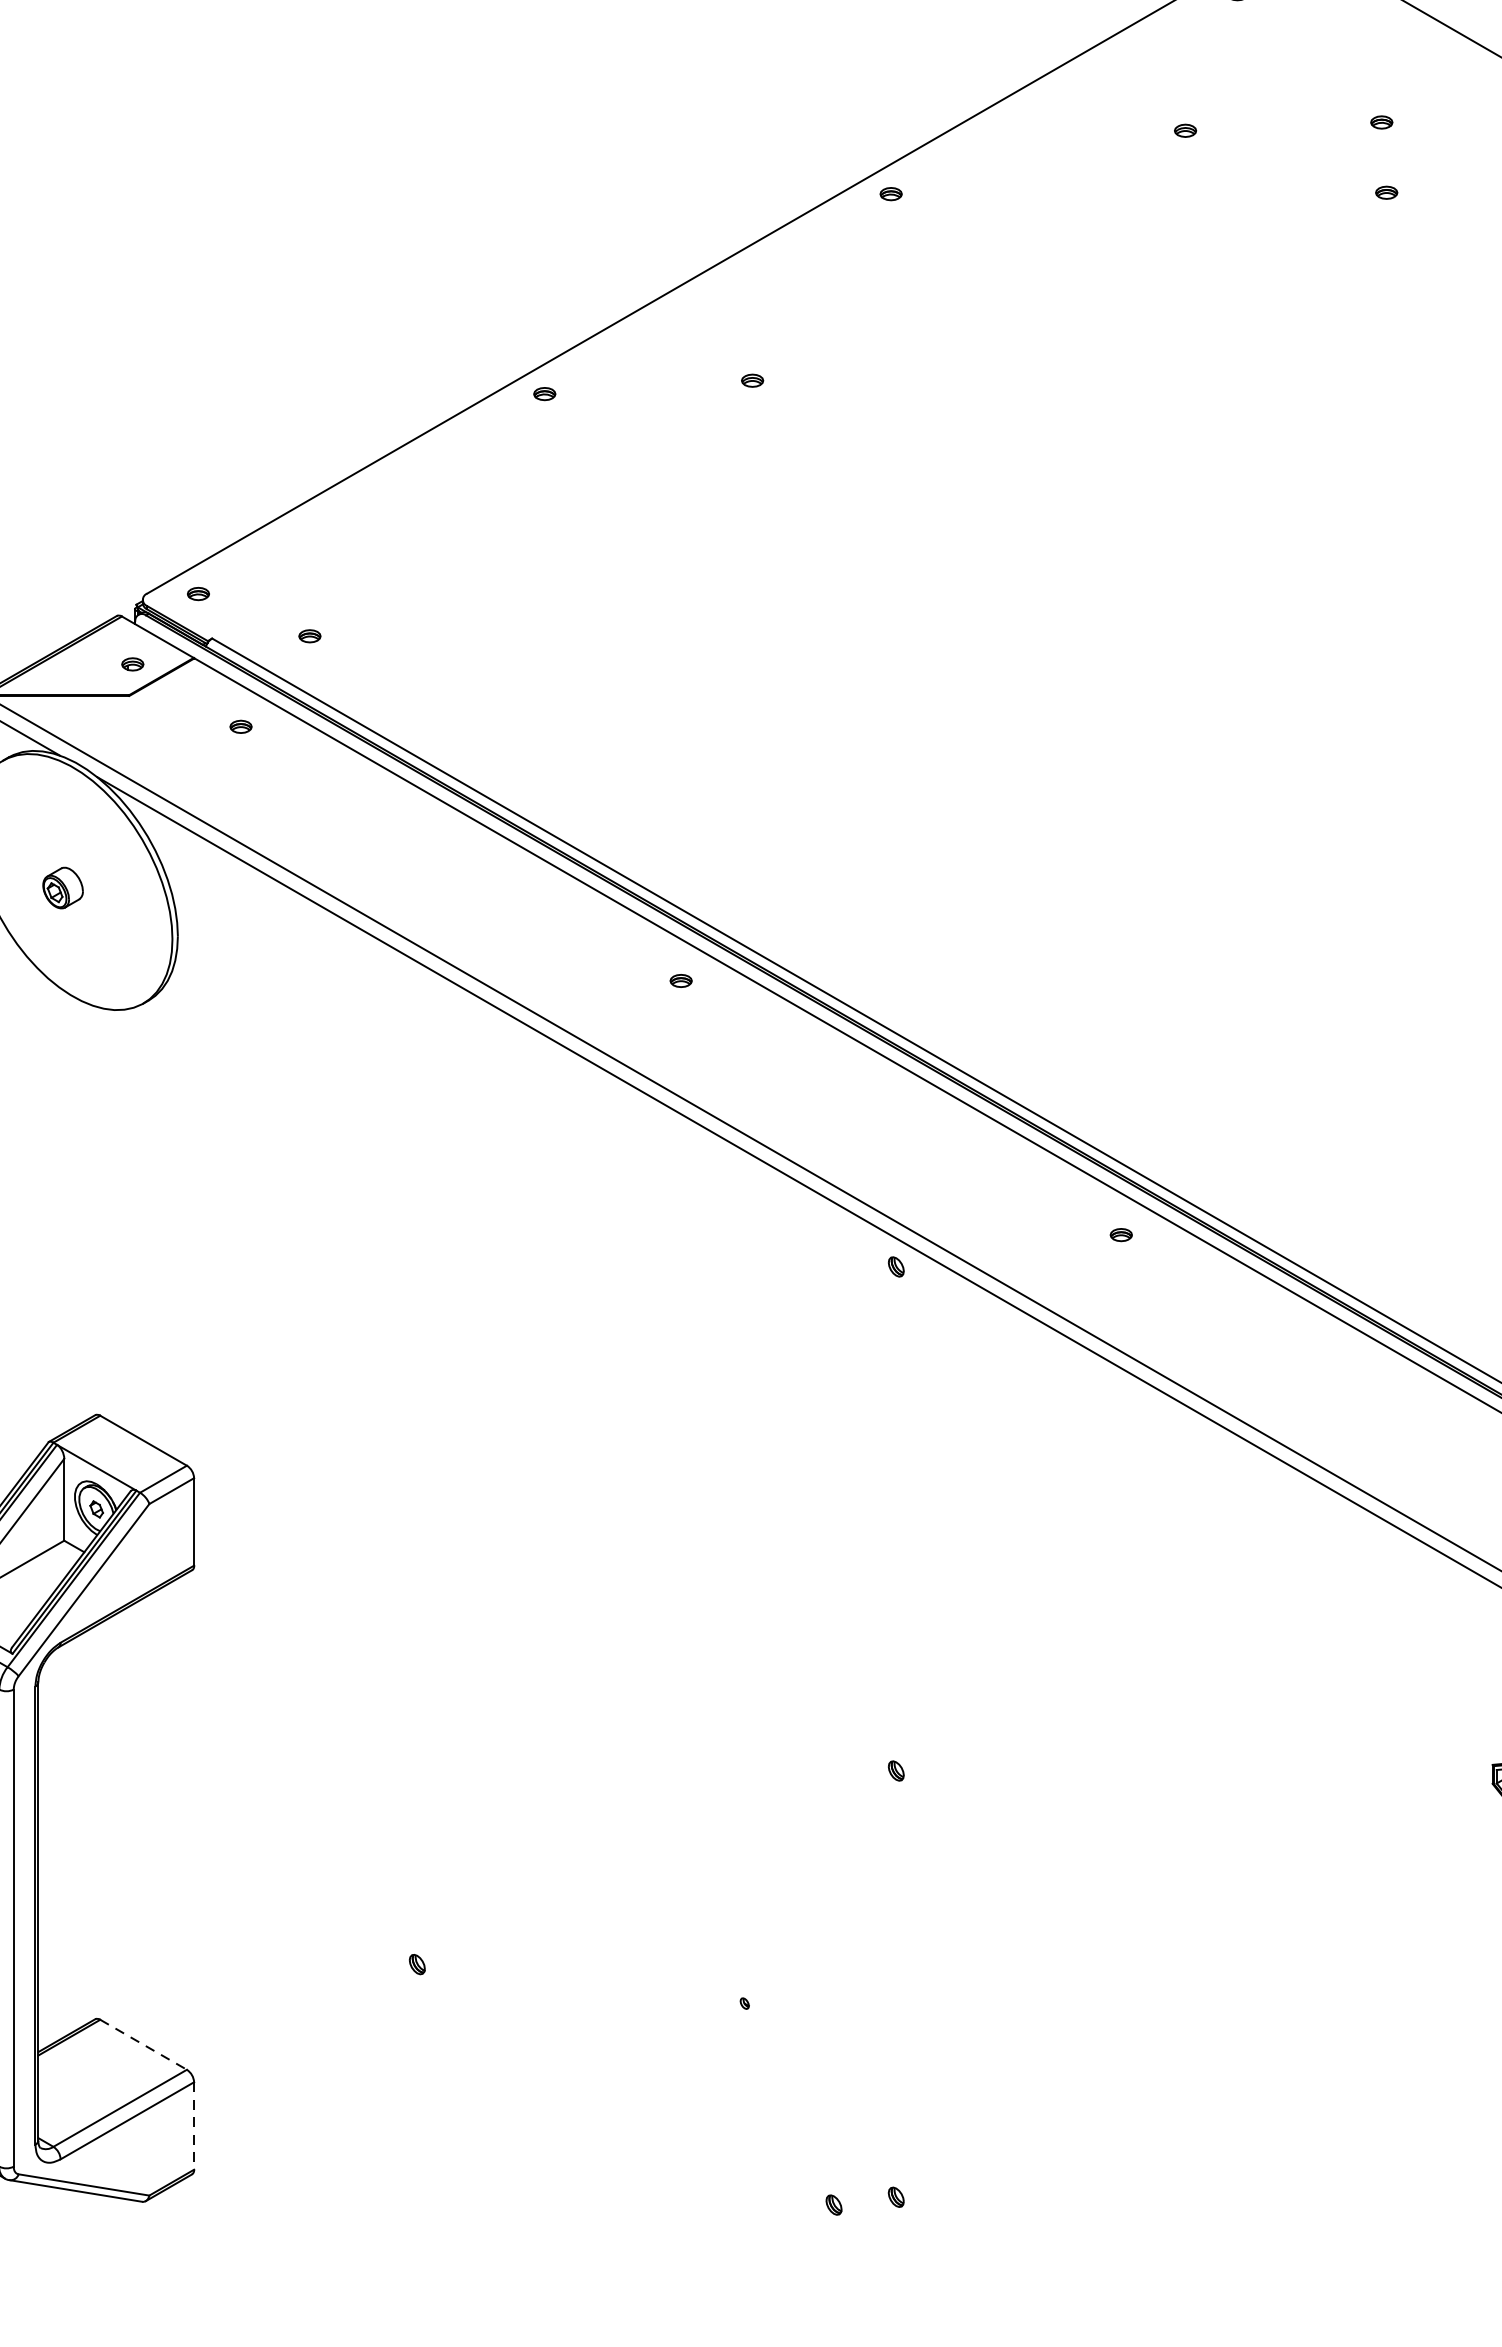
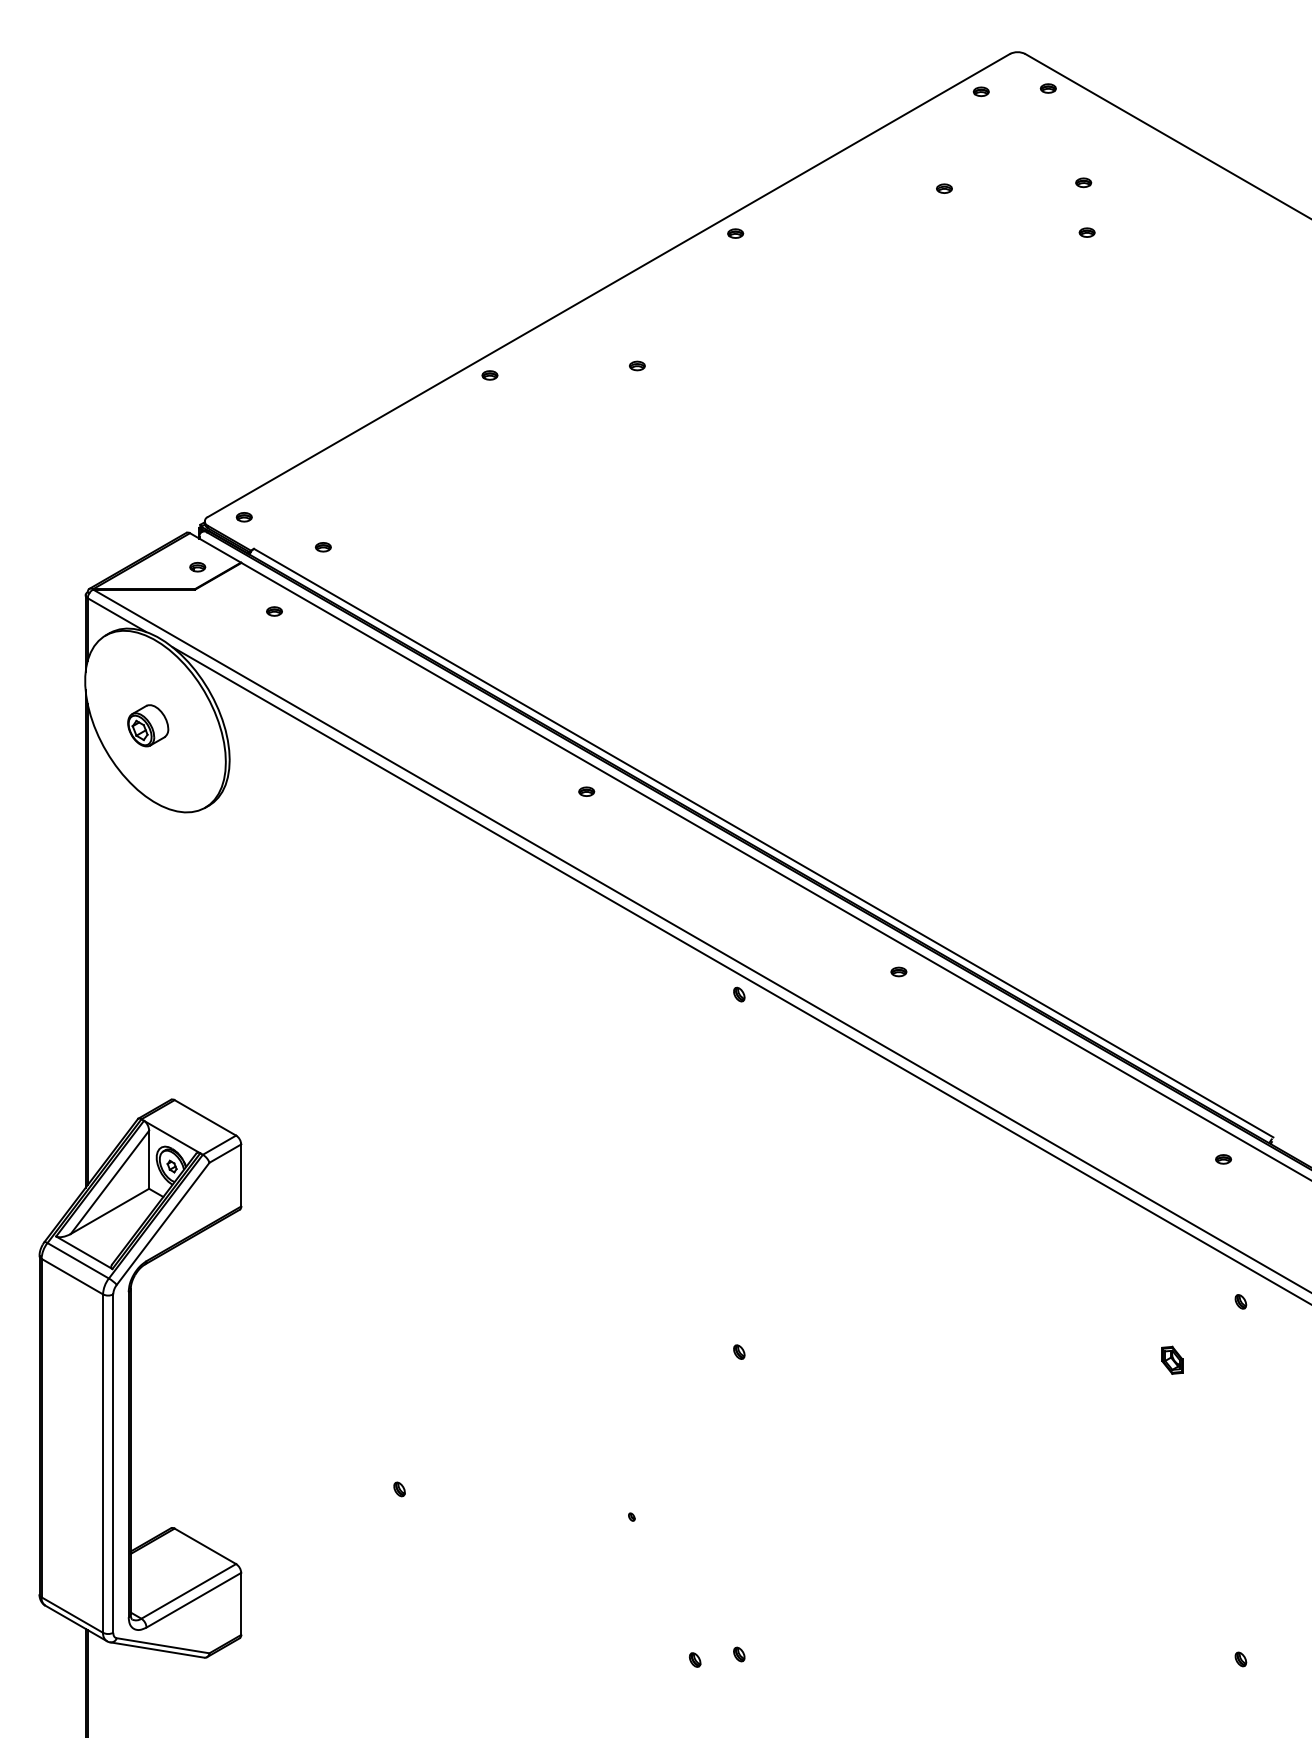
part: (63, 887) -> (148, 725), size x1.43
line: (143, 2045) -> (205, 1546), dashed -> solid
line: (194, 2126) -> (241, 1604), dashed -> solid

